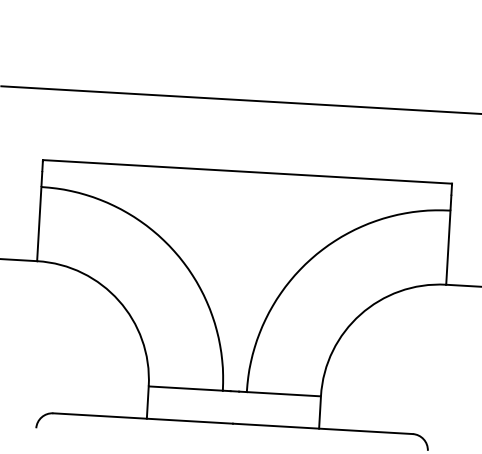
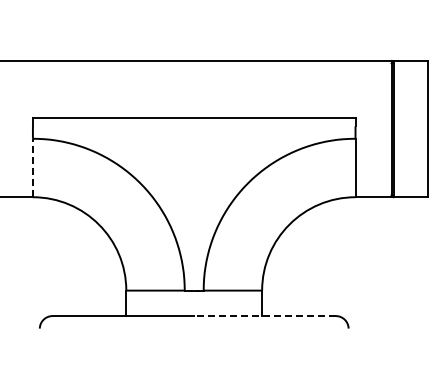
line: (38, 223) -> (32, 167), solid -> dashed
line: (323, 429) -> (265, 316), solid -> dashed

